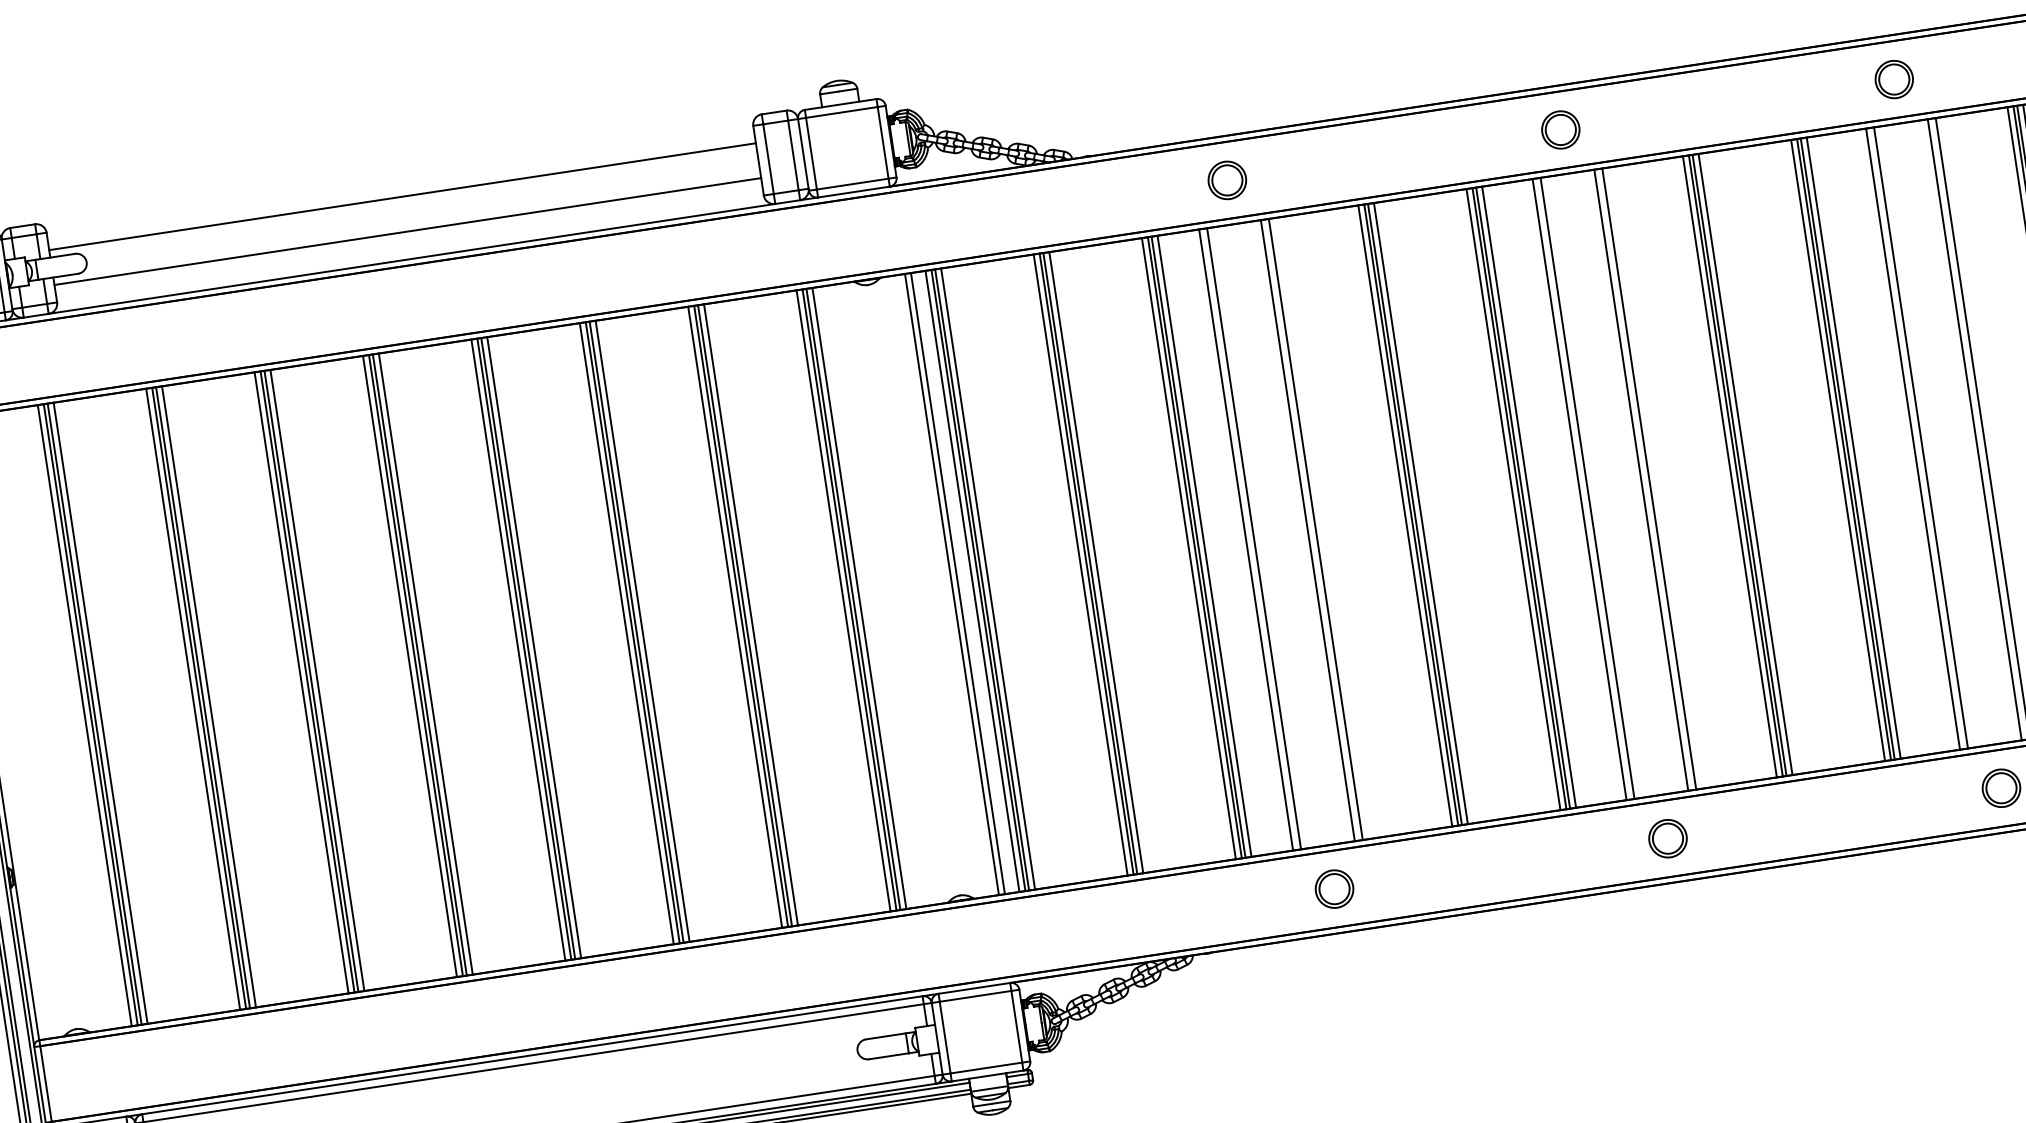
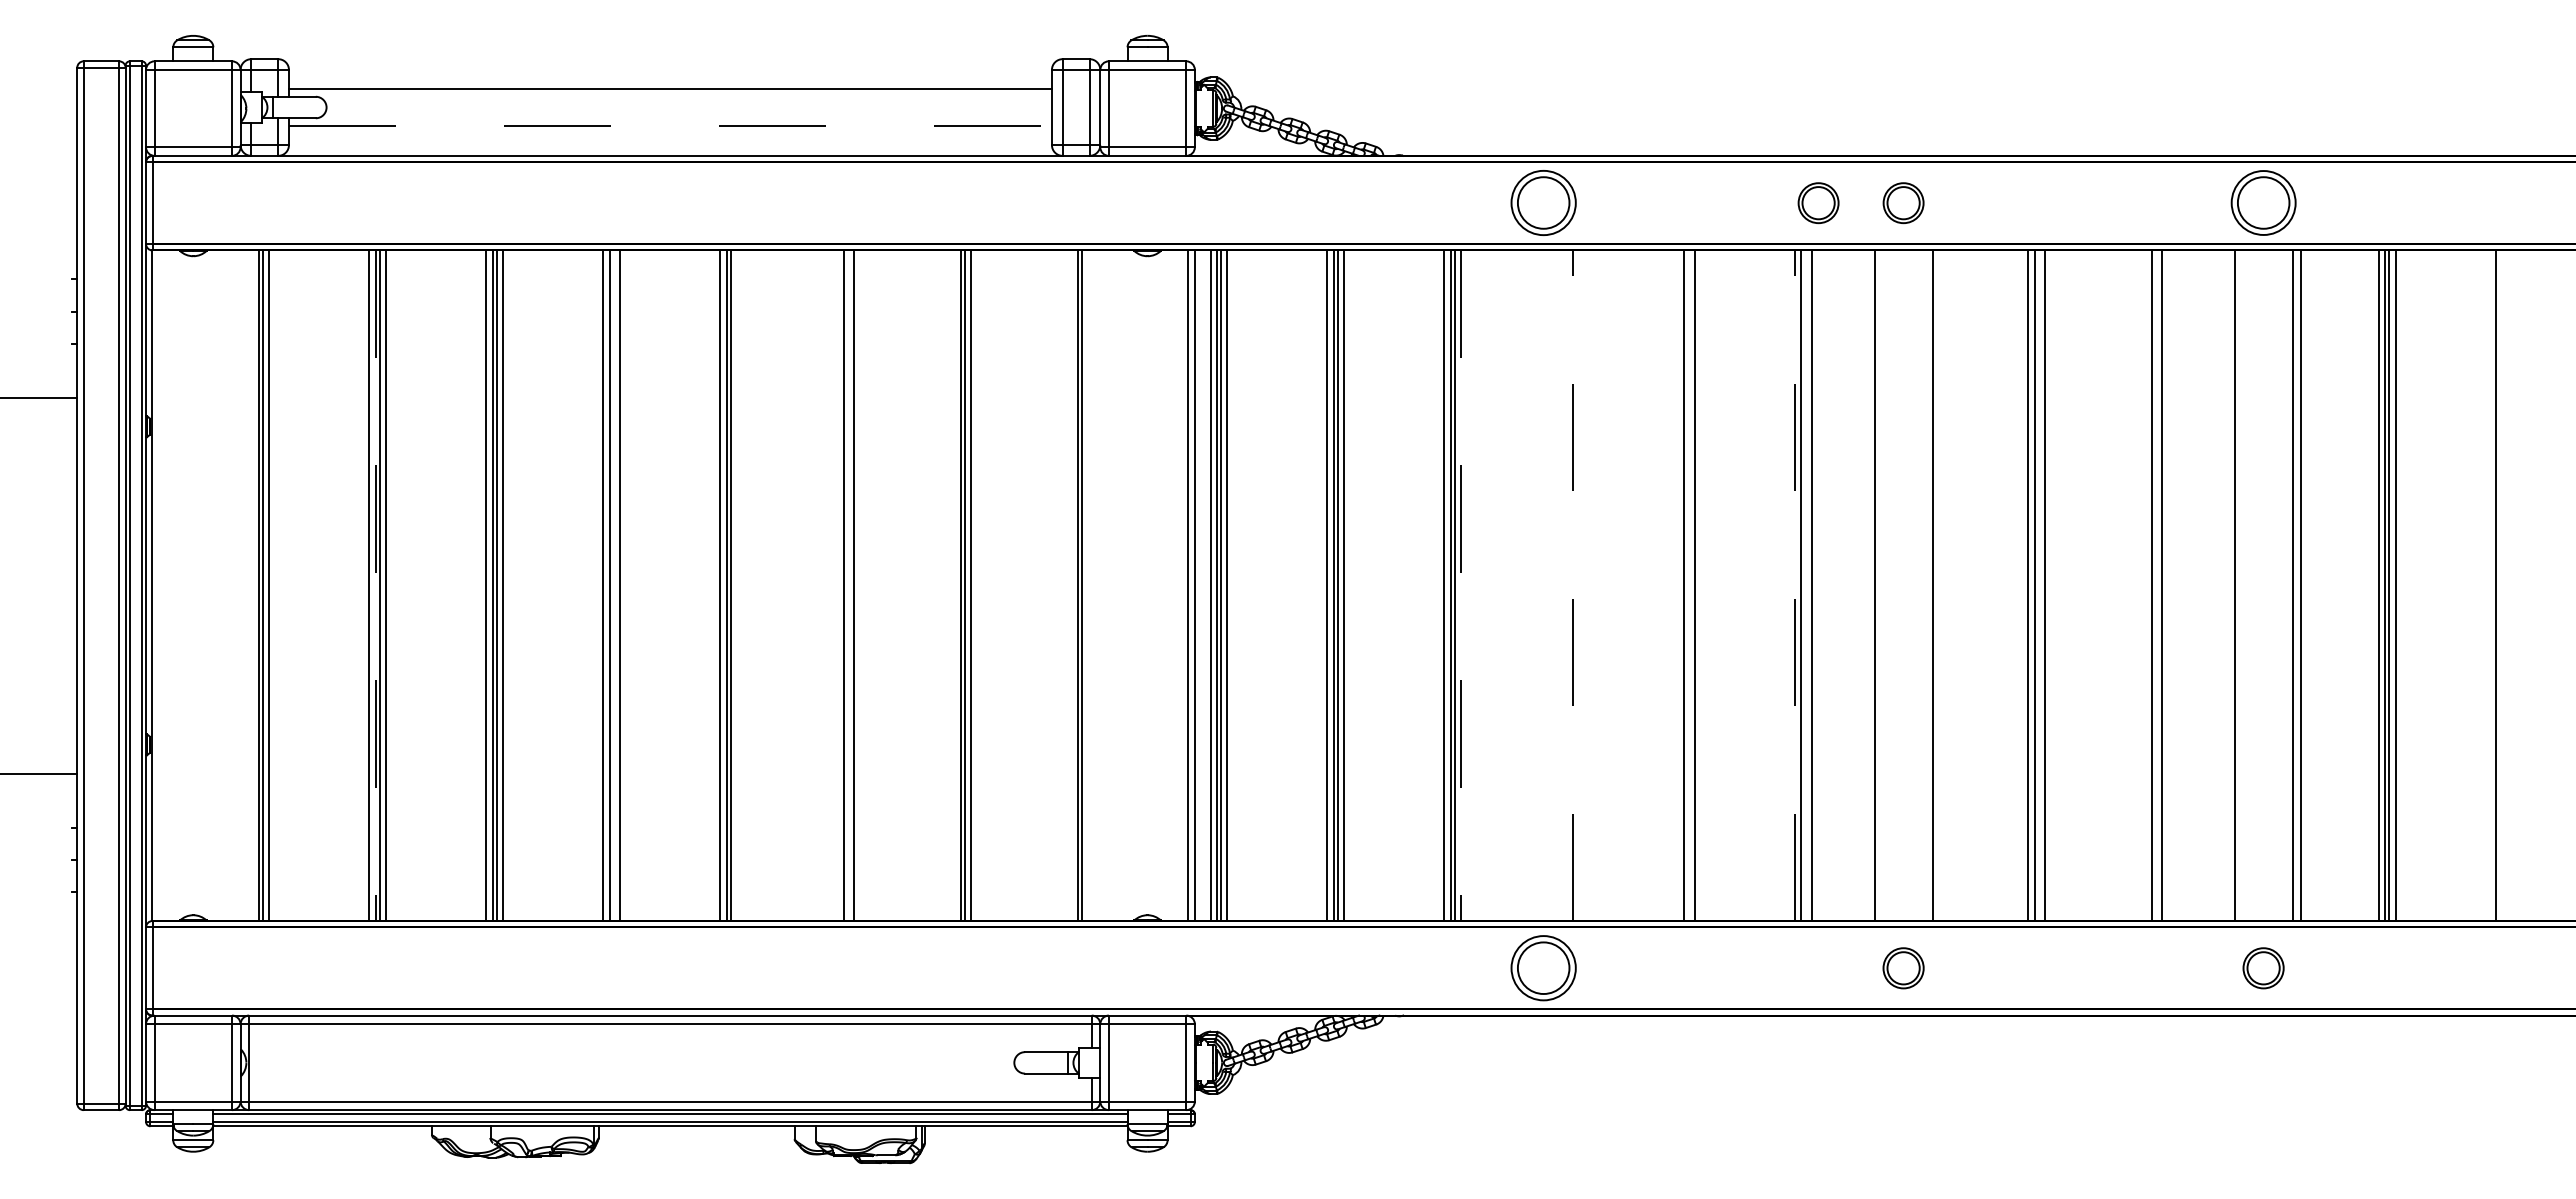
part: (1894, 79) -> (2263, 203), size x1.6
part: (1482, 142) -> (1818, 203), added
part: (1227, 180) -> (1543, 203), size x1.6
line: (407, 231) -> (670, 126), solid -> dashed
line: (1913, 438) -> (2226, 585), removed
line: (1847, 448) -> (2155, 585), removed
line: (1838, 450) -> (2145, 585), removed
line: (1739, 465) -> (2038, 585), removed
line: (1649, 478) -> (1941, 585), removed
line: (1580, 489) -> (1866, 585), removed
line: (1523, 497) -> (1805, 585), removed
line: (1513, 499) -> (1794, 585), solid -> dashed
line: (1415, 514) -> (1688, 585), removed
line: (1404, 515) -> (1677, 585), removed
line: (1316, 529) -> (1581, 585), removed
line: (1307, 530) -> (1572, 585), solid -> dashed
line: (1253, 538) -> (1514, 585), removed
line: (1246, 539) -> (1506, 585), removed
line: (1205, 546) -> (1461, 586), solid -> dashed
line: (859, 598) -> (1088, 585), removed
line: (843, 600) -> (1071, 585), removed
line: (735, 617) -> (954, 585), removed
line: (636, 632) -> (847, 585), removed
line: (626, 633) -> (837, 585), removed
line: (534, 647) -> (737, 585), removed
line: (419, 664) -> (613, 585), removed
line: (199, 699) -> (375, 586), solid -> dashed
line: (85, 715) -> (252, 585), removed
part: (1334, 889) -> (1543, 968), size x1.6

